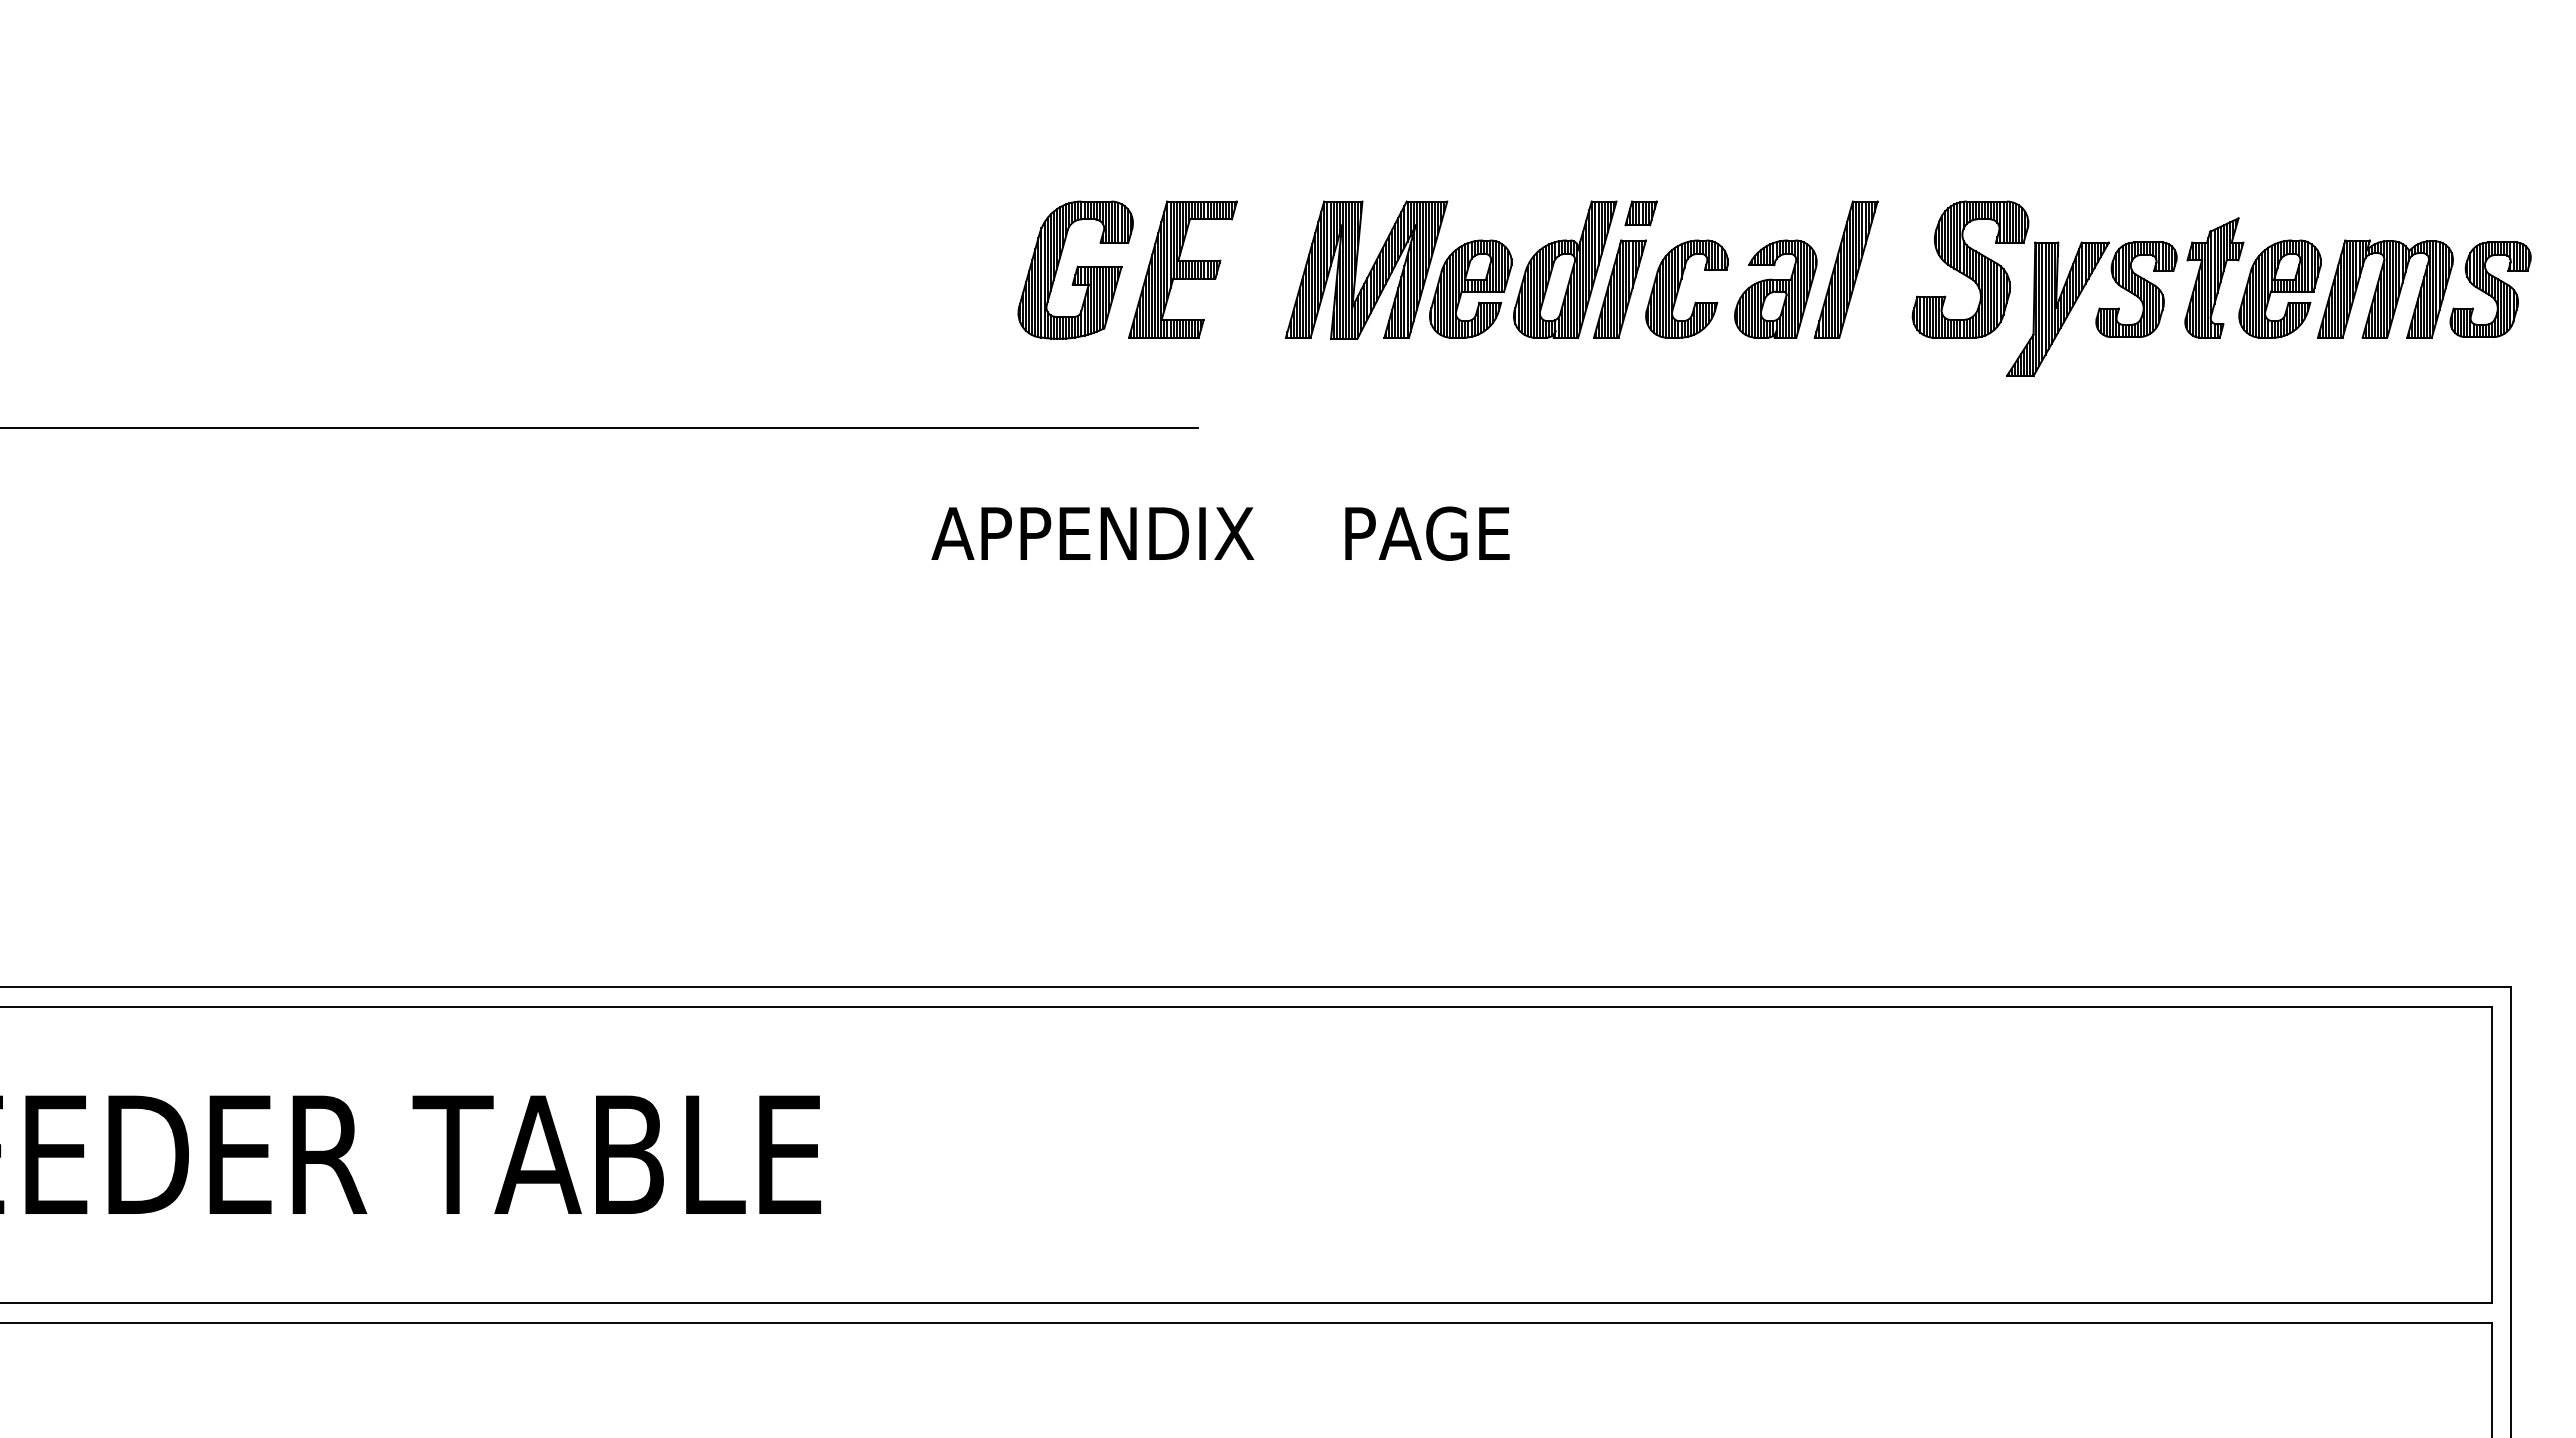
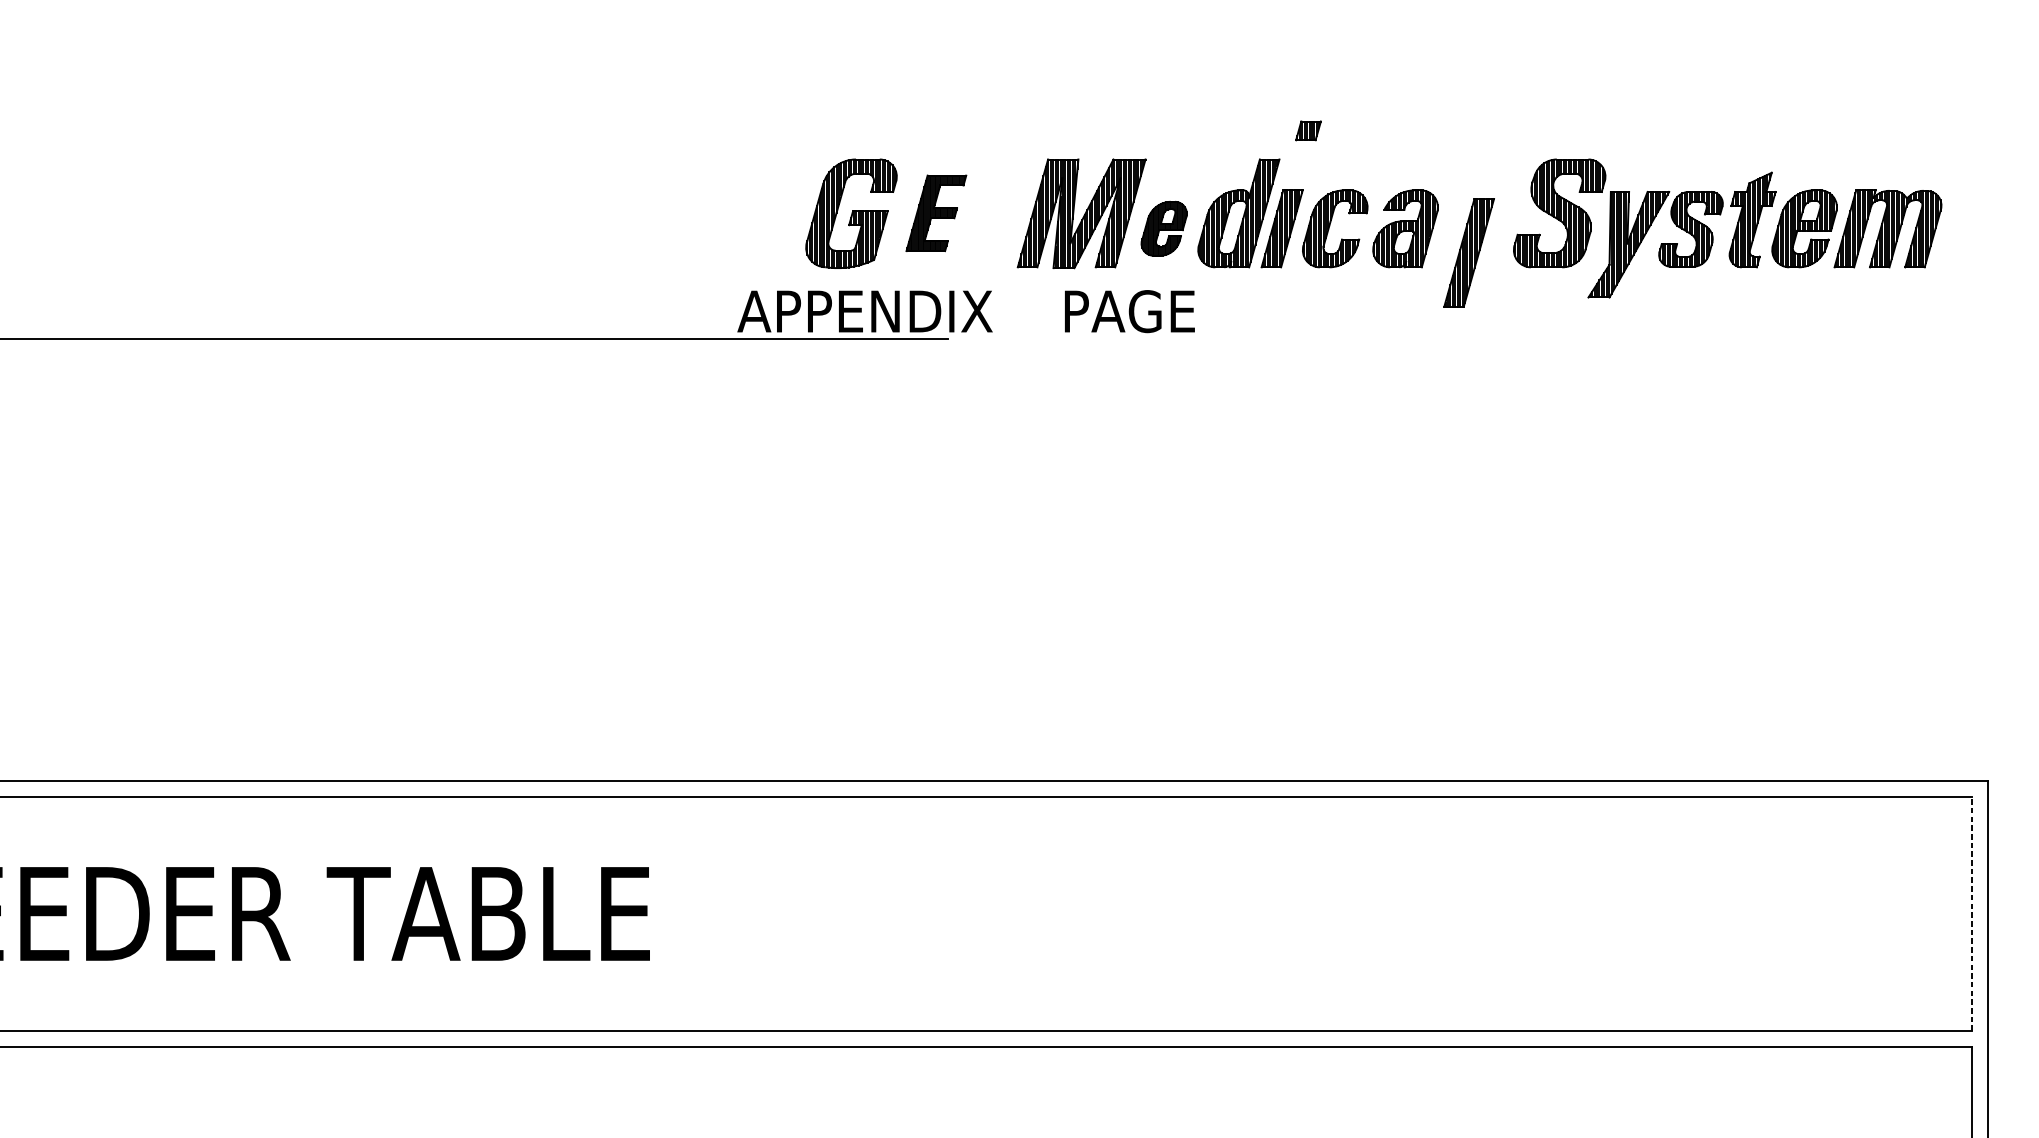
part: (1640, 213) -> (1307, 130), moved
part: (1182, 269) -> (936, 213), size x0.7
part: (1845, 269) -> (1468, 252), moved
part: (1470, 288) -> (1163, 228), size x0.7
part: (2490, 289) -> (1971, 229), removed
text: (1220, 533) -> (966, 311), moved
line: (2491, 1154) -> (1971, 913), solid -> dashed

